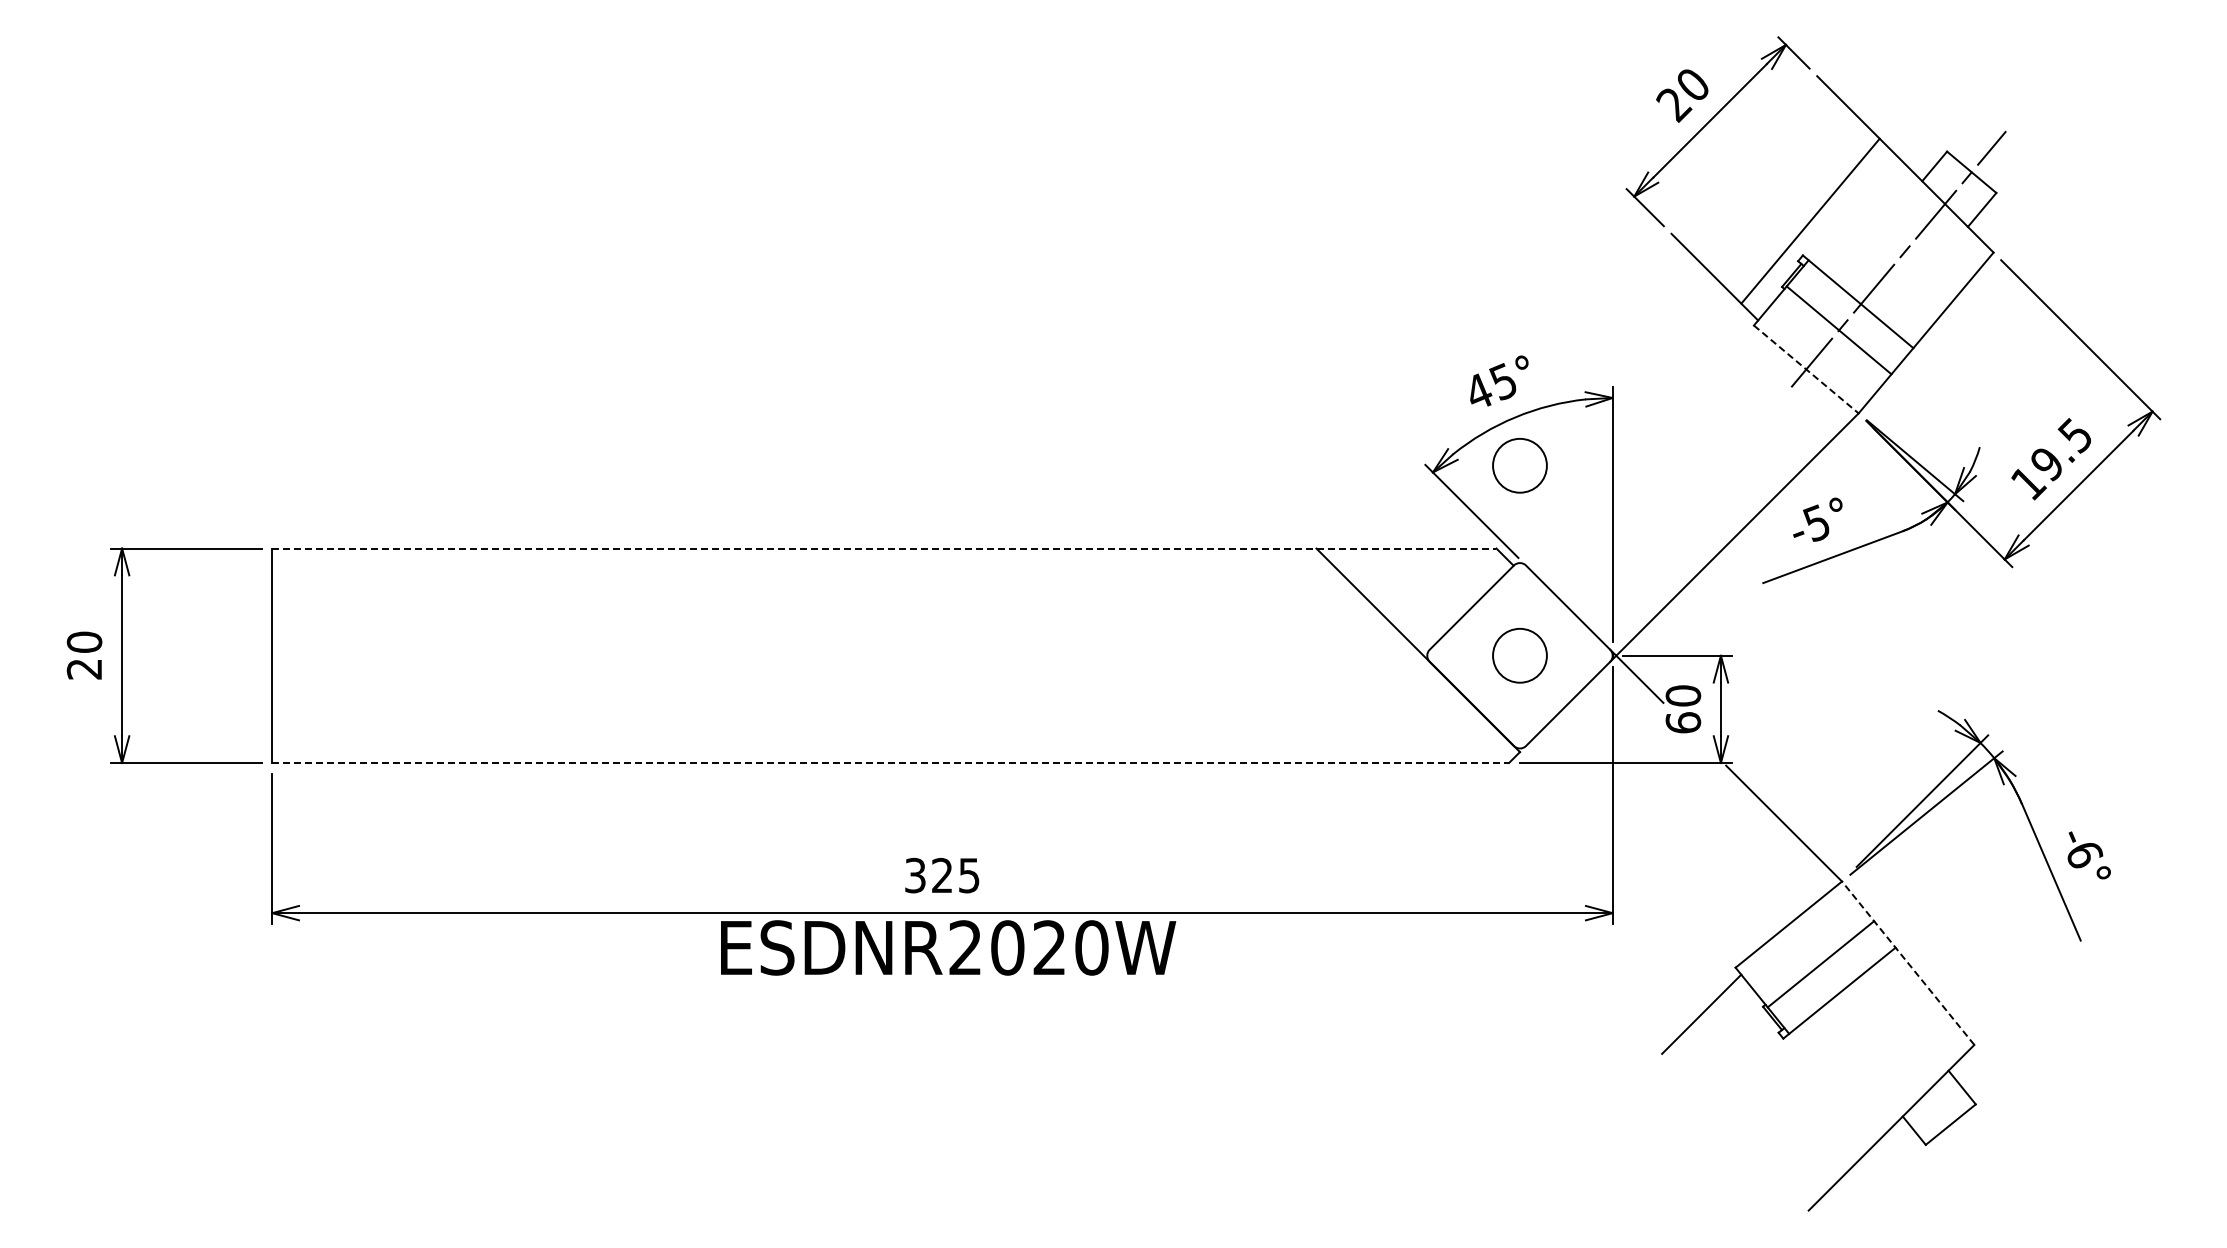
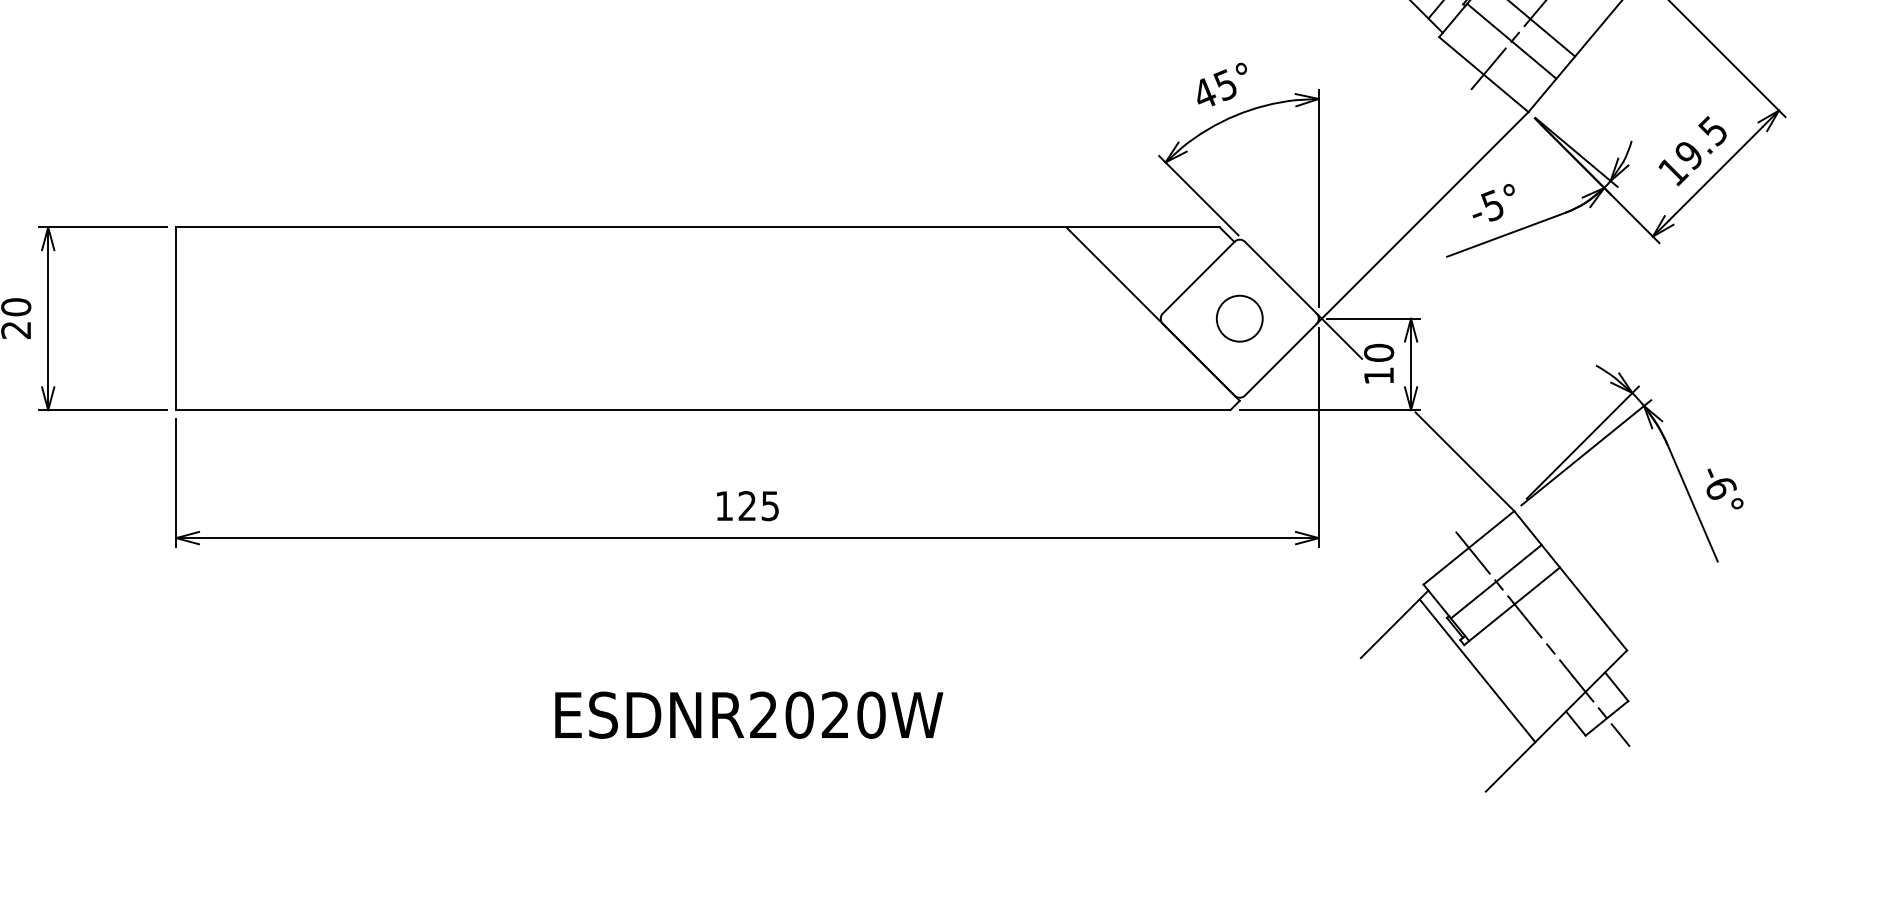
line: (1806, 369) -> (1483, 74), dashed -> solid
circle: (1519, 465) -> (1239, 156), removed
line: (884, 548) -> (698, 227), dashed -> solid
text: (1683, 722) -> (1379, 375), 60 -> 10
line: (891, 763) -> (704, 410), dashed -> solid
text: (915, 875) -> (724, 506), 325 -> 125
text: (948, 947) -> (749, 714), moved
line: (1907, 962) -> (1570, 580), dashed -> solid
line: (1875, 1031) -> (1542, 638), added
line: (1798, 1068) -> (1477, 670), added

